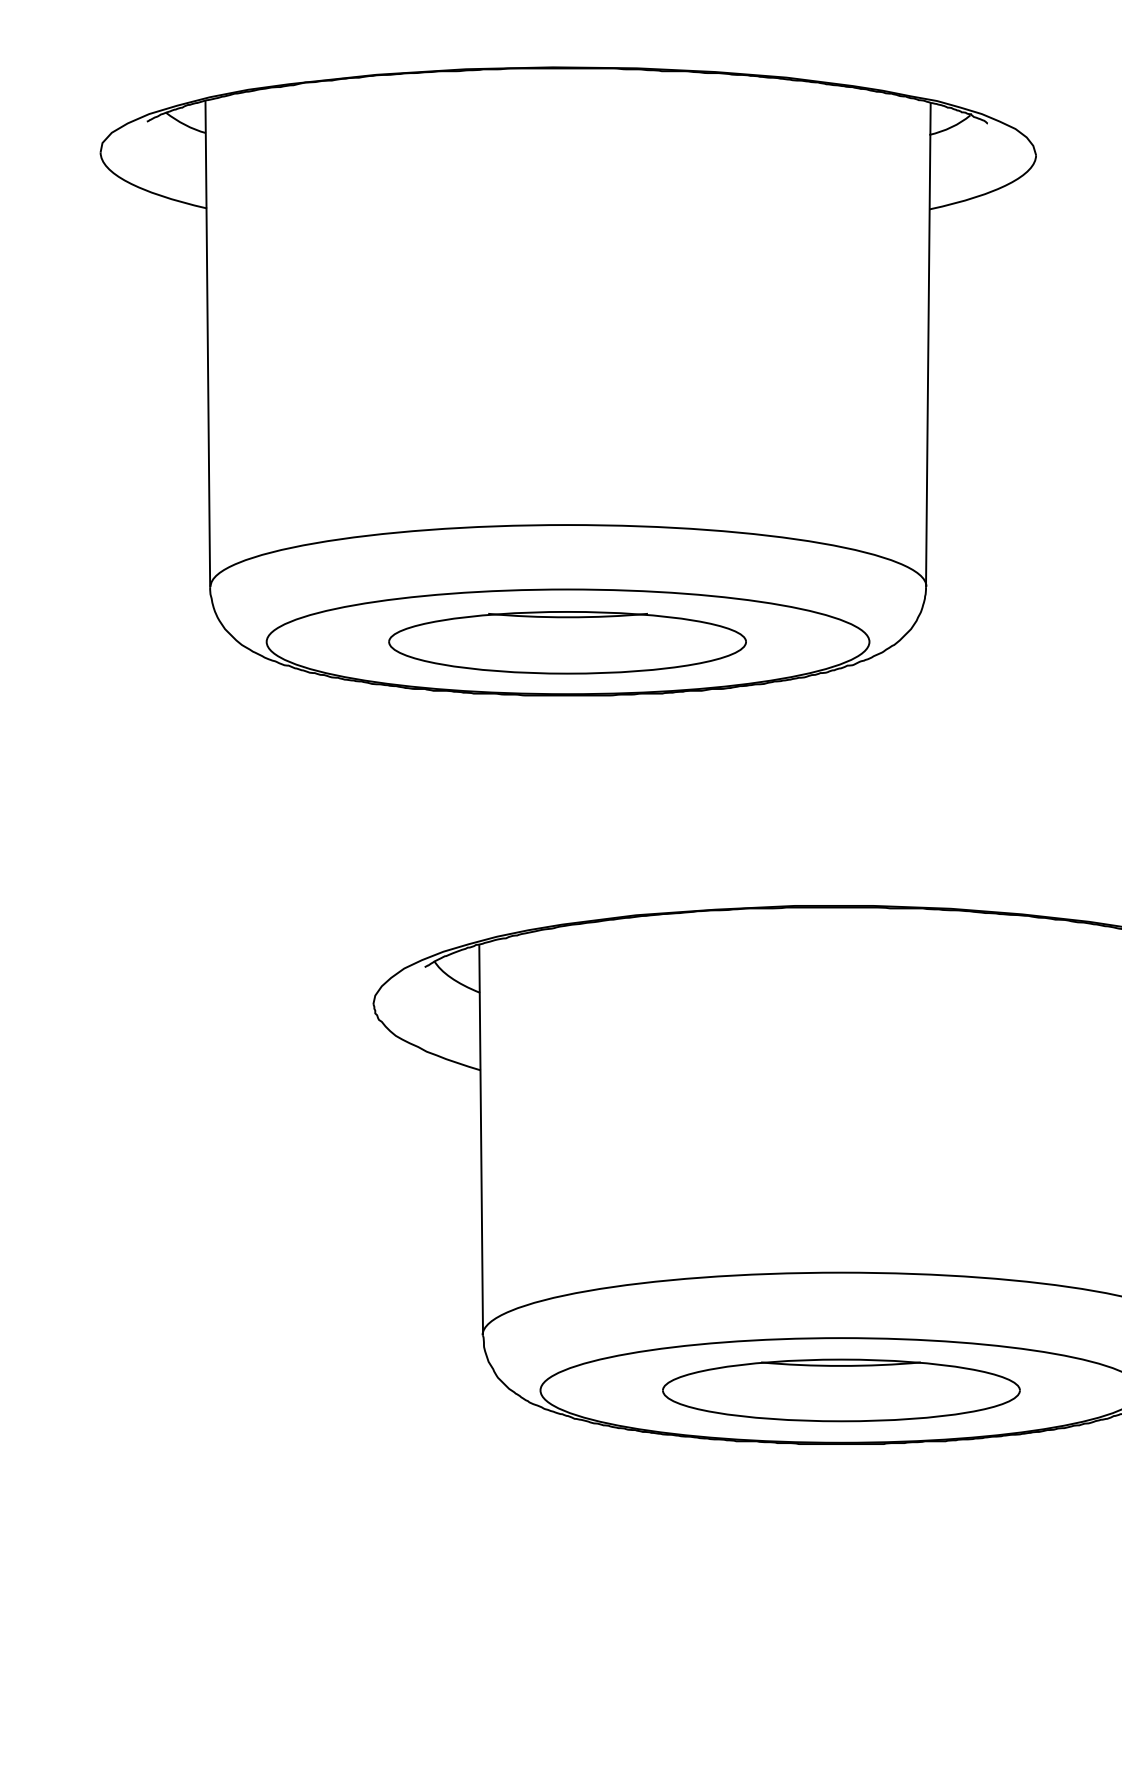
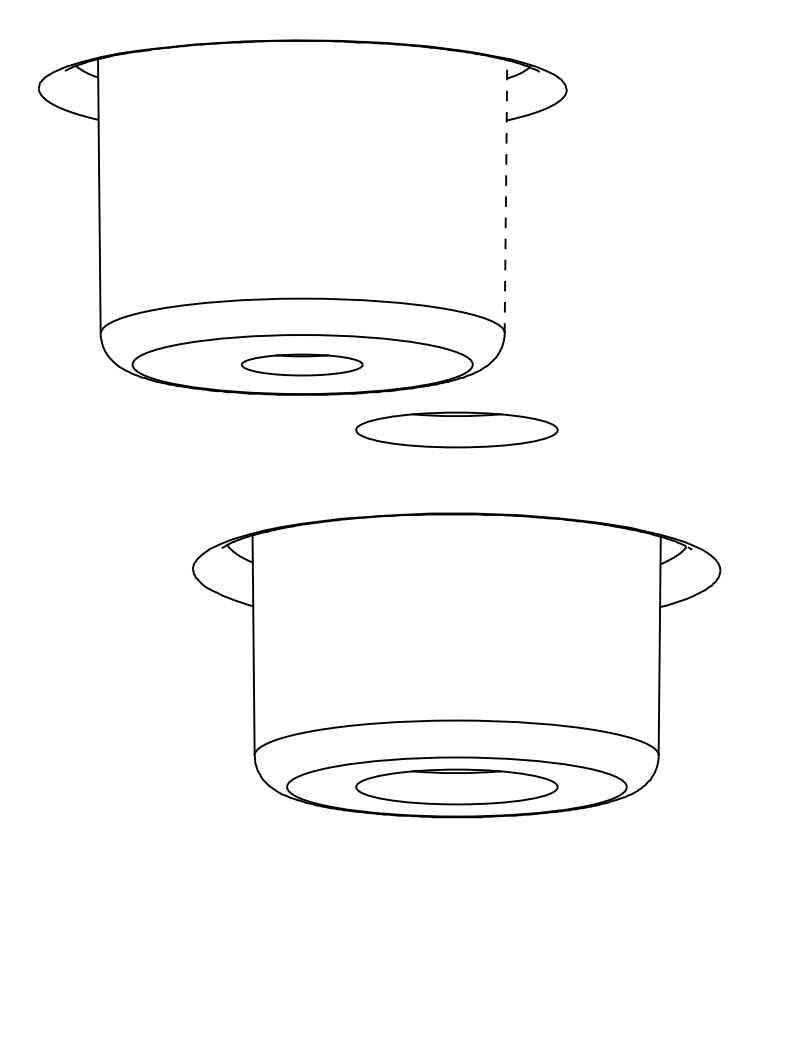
line: (927, 345) -> (505, 197), solid -> dashed
part: (566, 641) -> (301, 364), size x0.6
part: (840, 756) -> (456, 429), added

